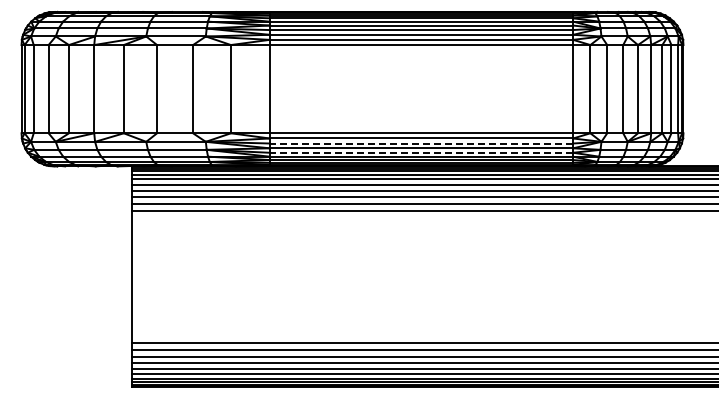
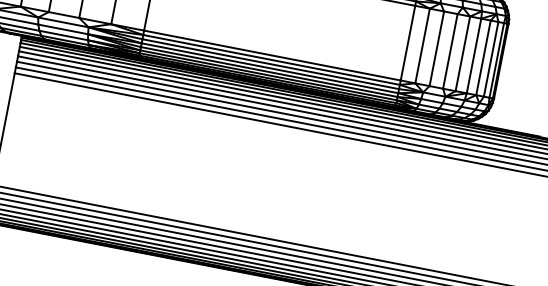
line: (421, 143) -> (270, 64), dashed -> solid
line: (421, 152) -> (269, 71), dashed -> solid

